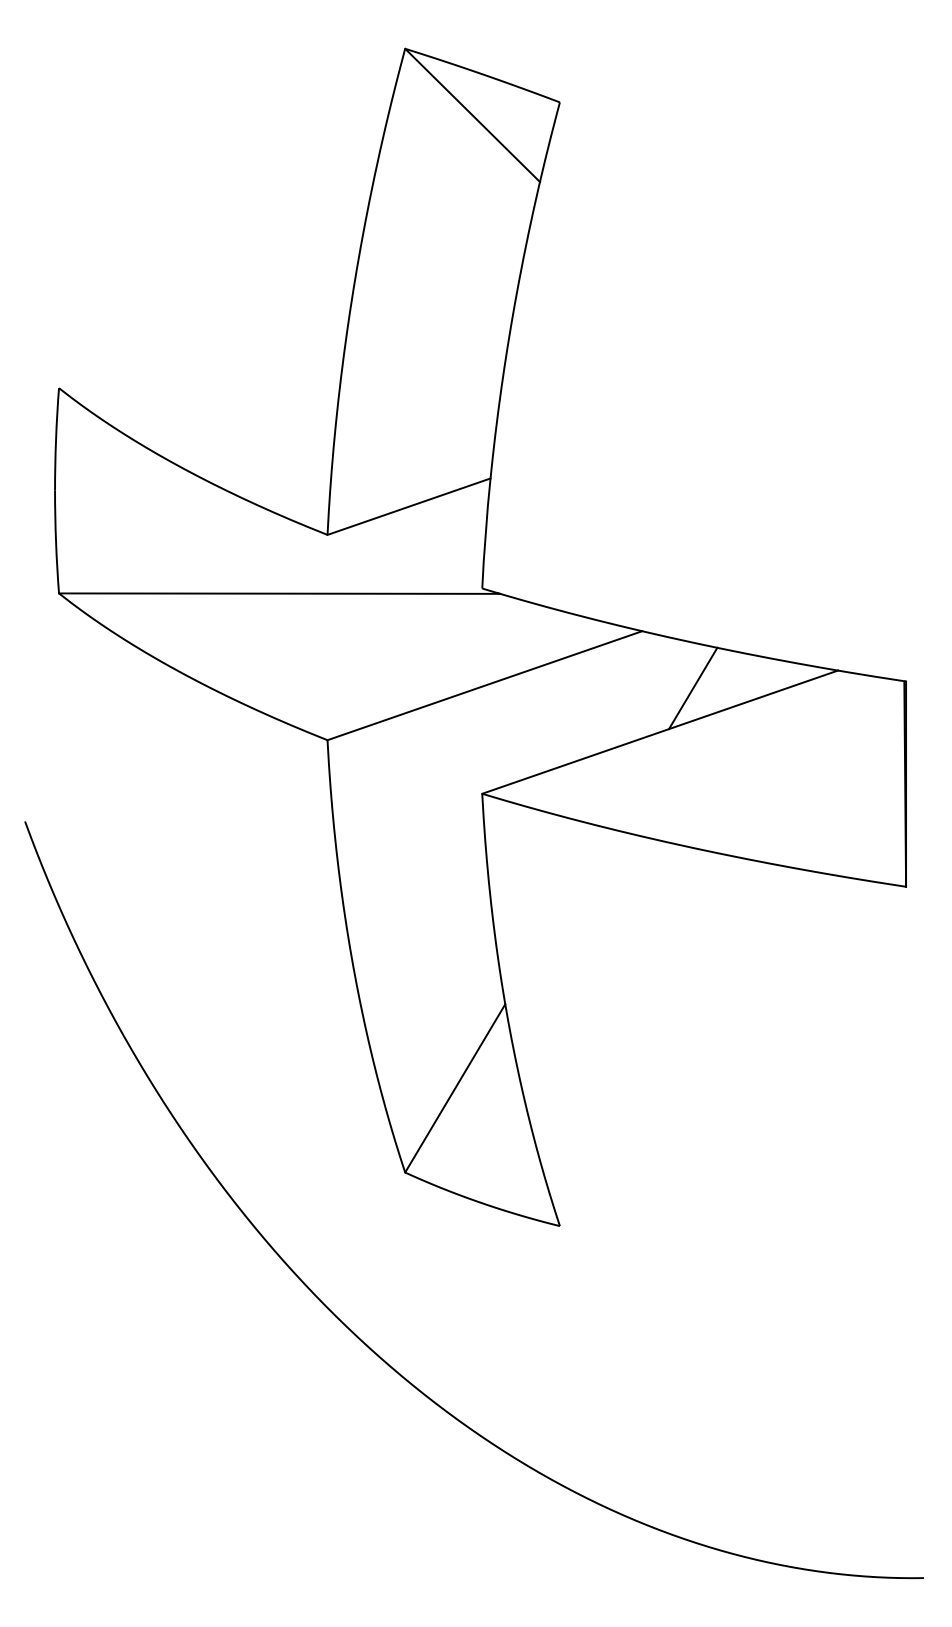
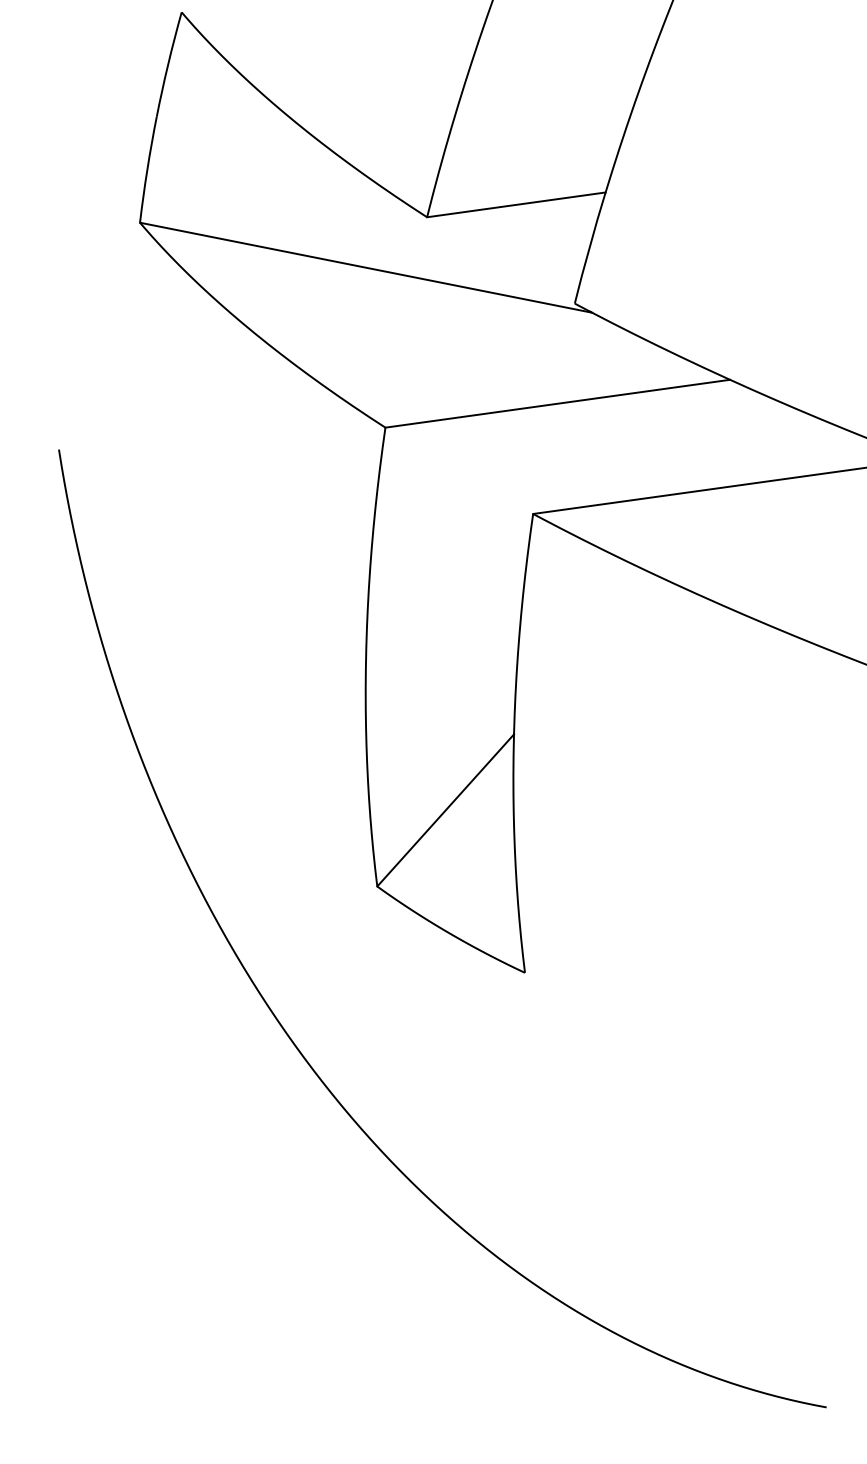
line: (693, 688) -> (771, 448), removed

